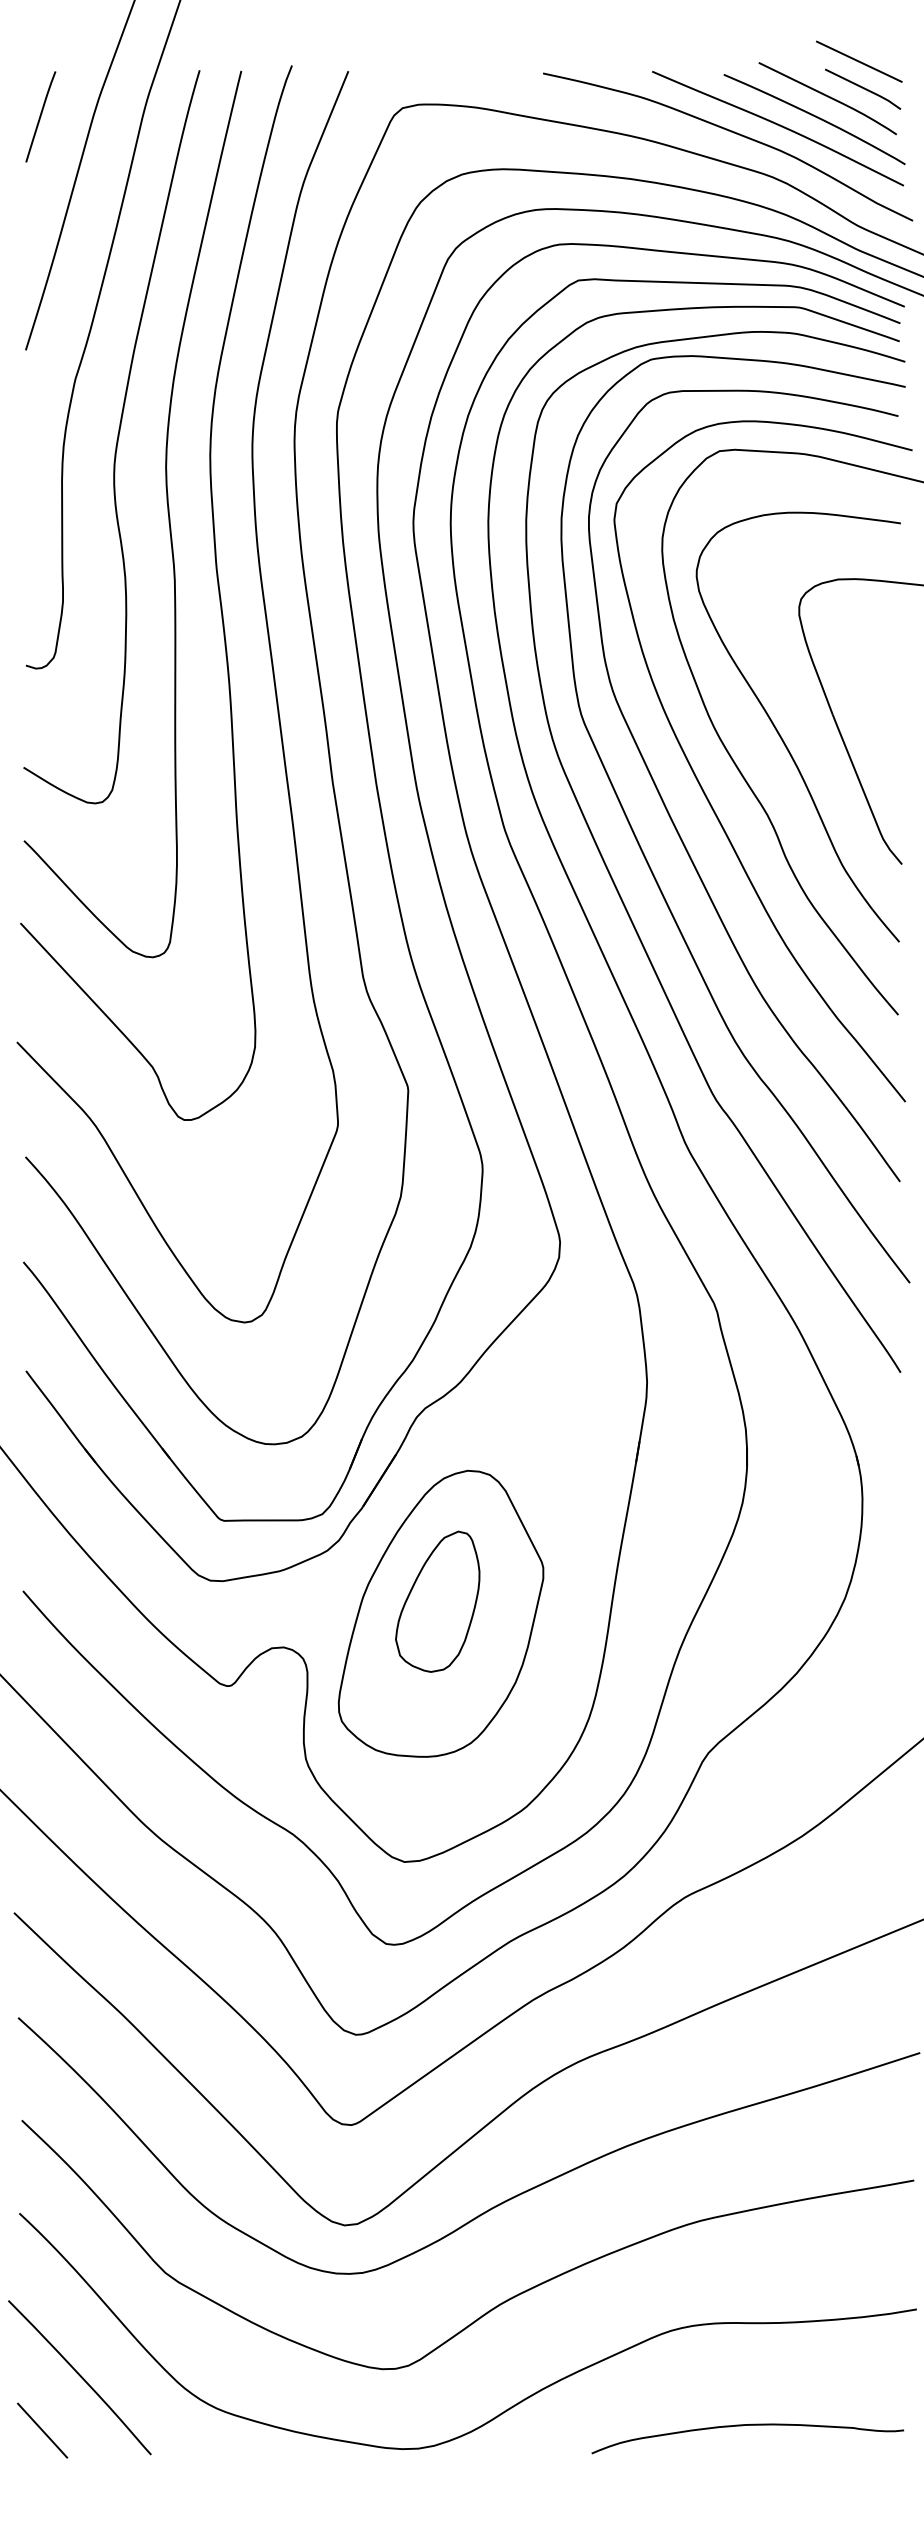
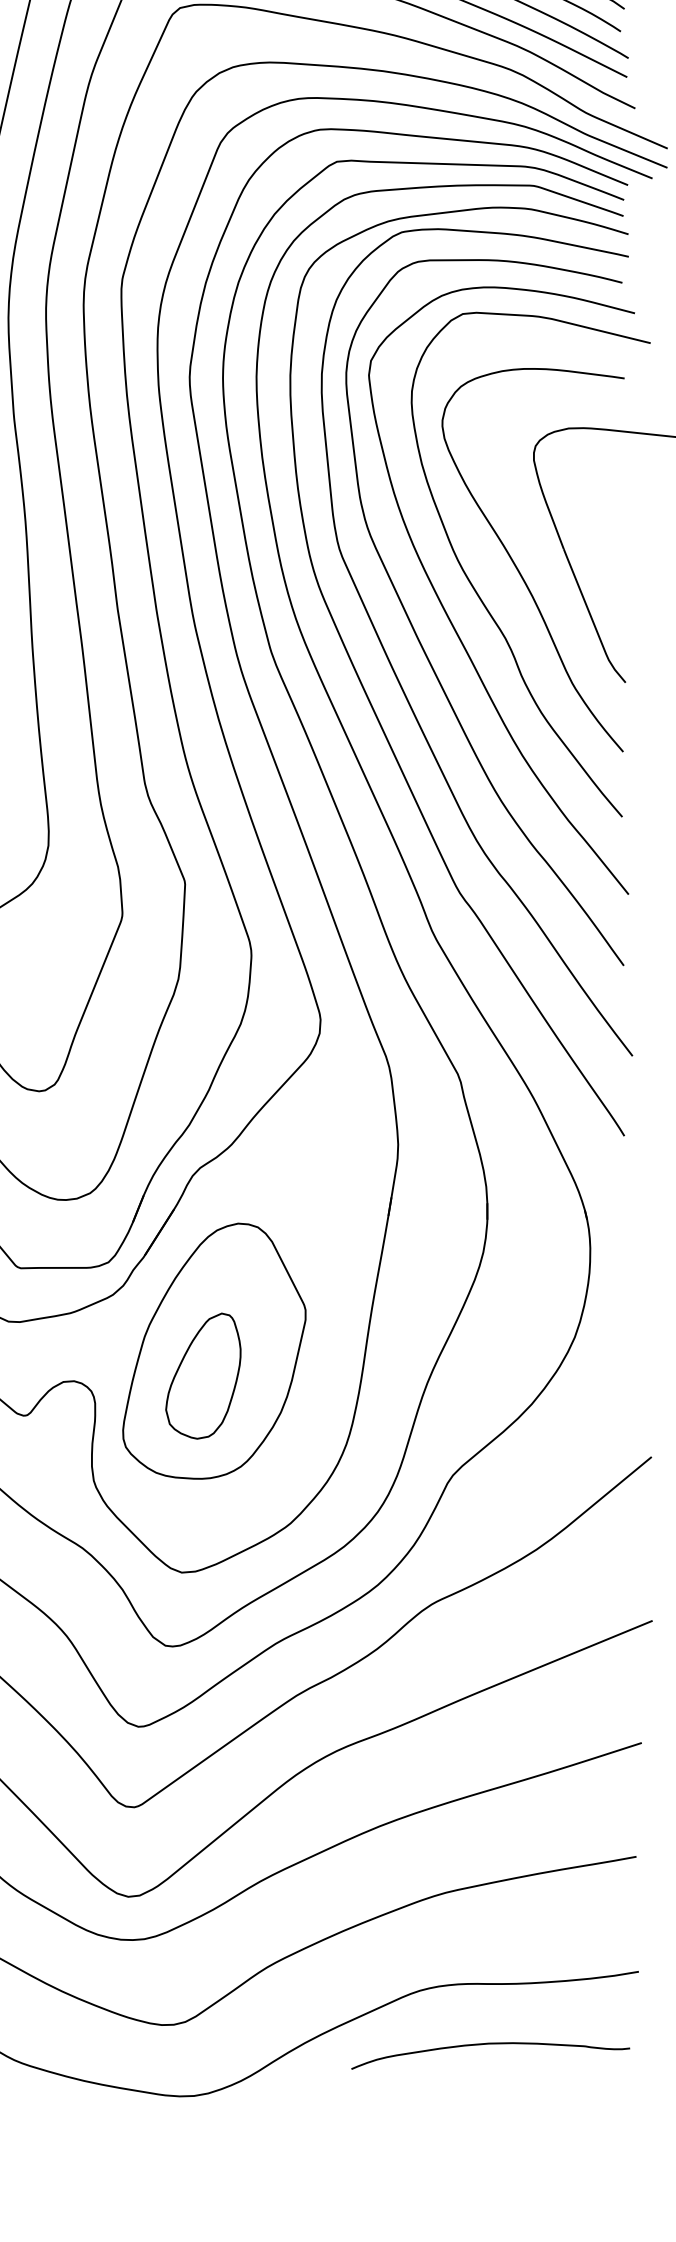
part: (437, 1601) -> (203, 1375), moved
curve: (747, 2425) -> (490, 2044), moved

